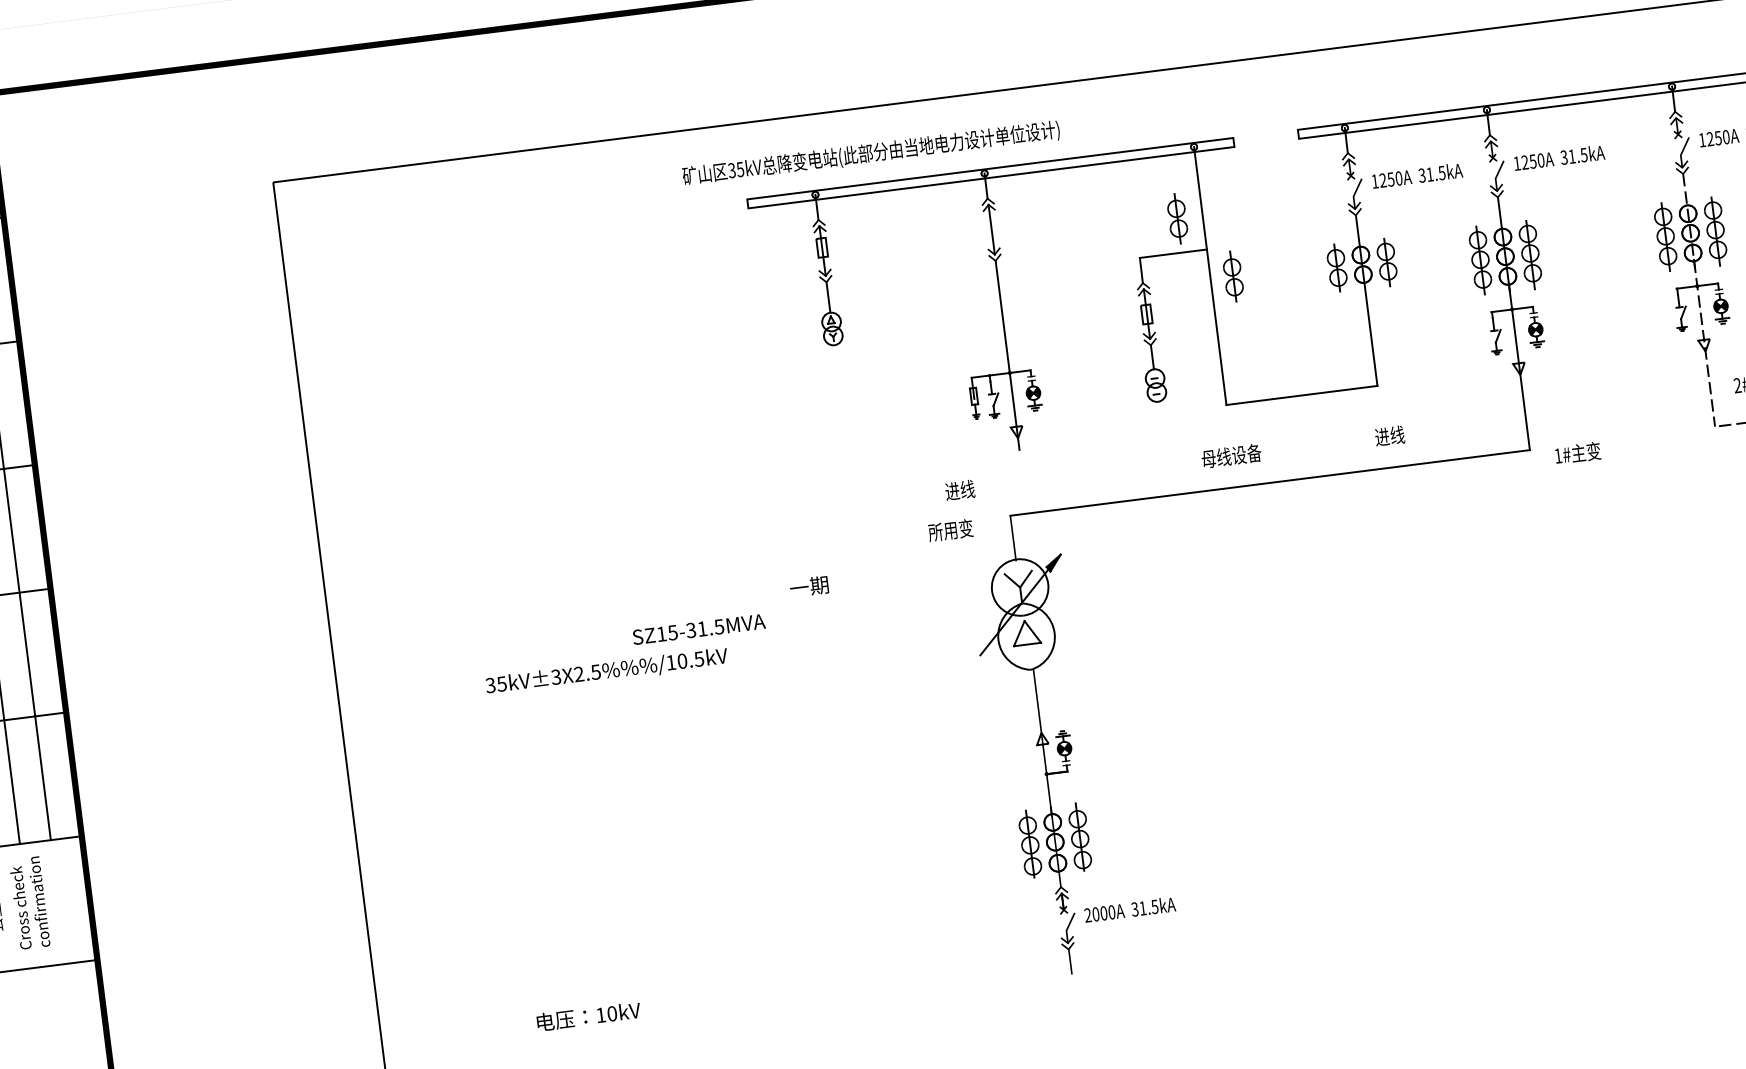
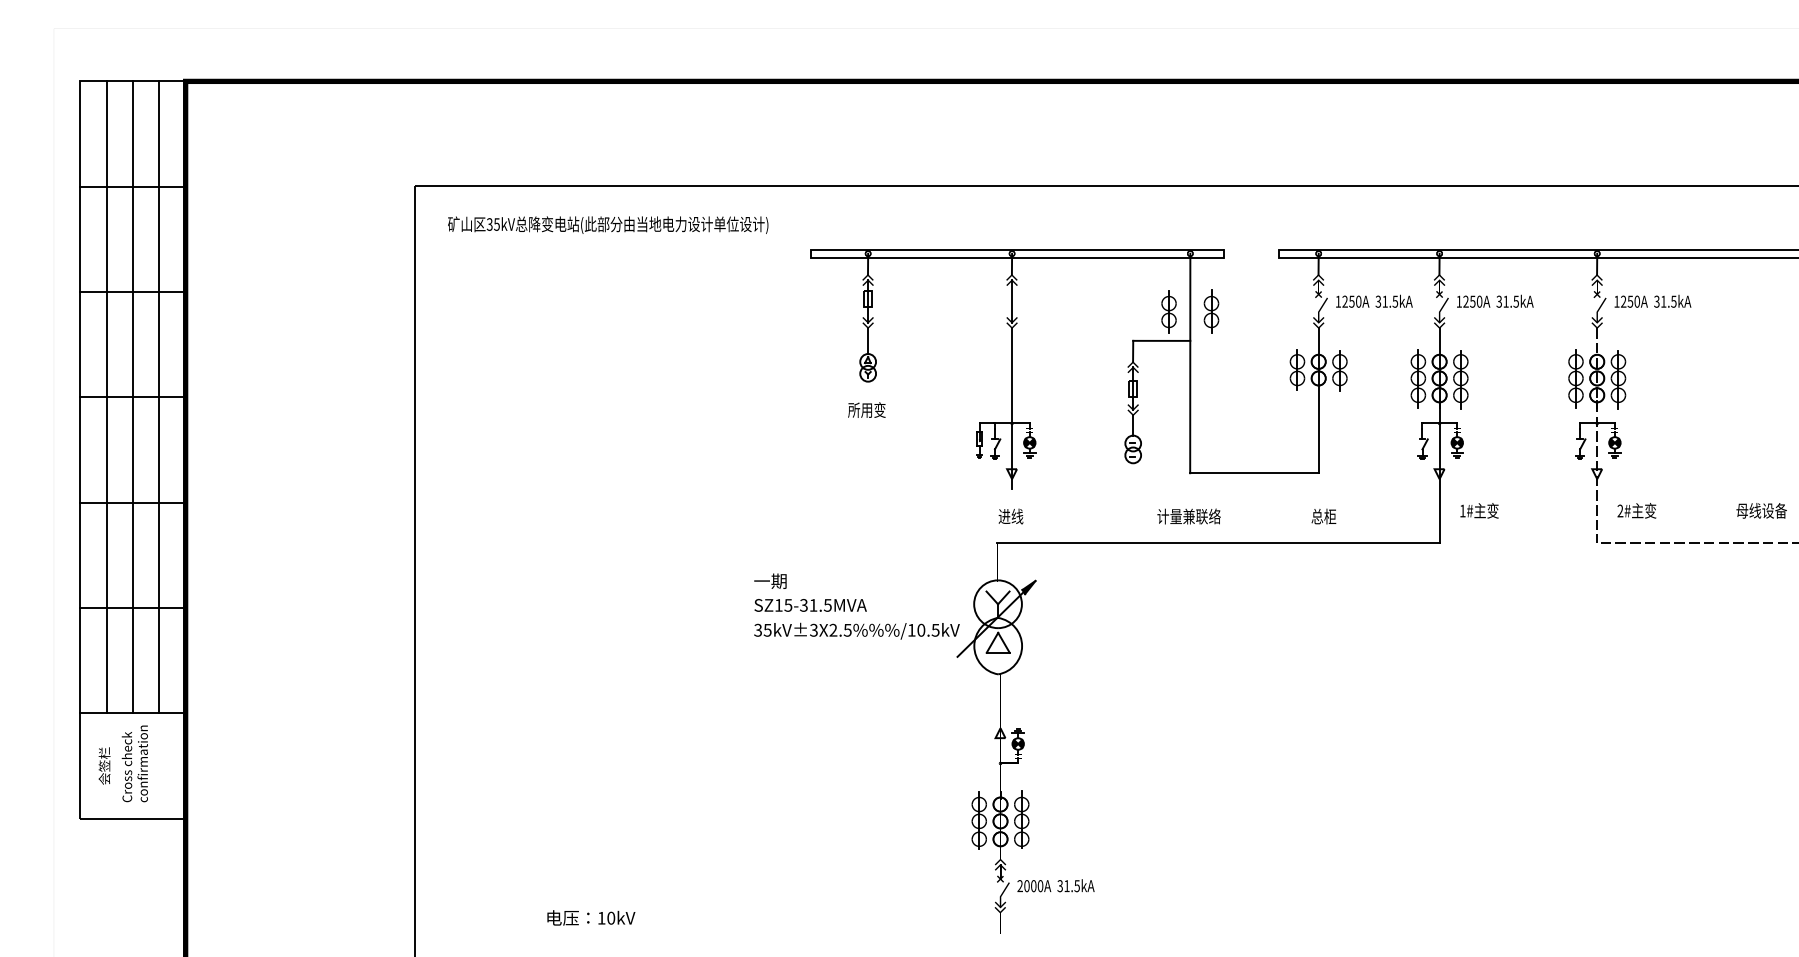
text: (871, 152) -> (608, 224), moved
part: (1233, 276) -> (1211, 311), moved
text: (1389, 436) -> (1323, 516), 进线 -> 总柜
text: (1577, 452) -> (1479, 510), moved
text: (1230, 456) -> (1188, 516), 母线设备 -> 计量兼联络
text: (959, 490) -> (1010, 516), moved
text: (950, 529) -> (866, 409), moved
text: (809, 585) -> (770, 580), moved
text: (698, 629) -> (810, 605), moved
text: (606, 671) -> (856, 630), moved

